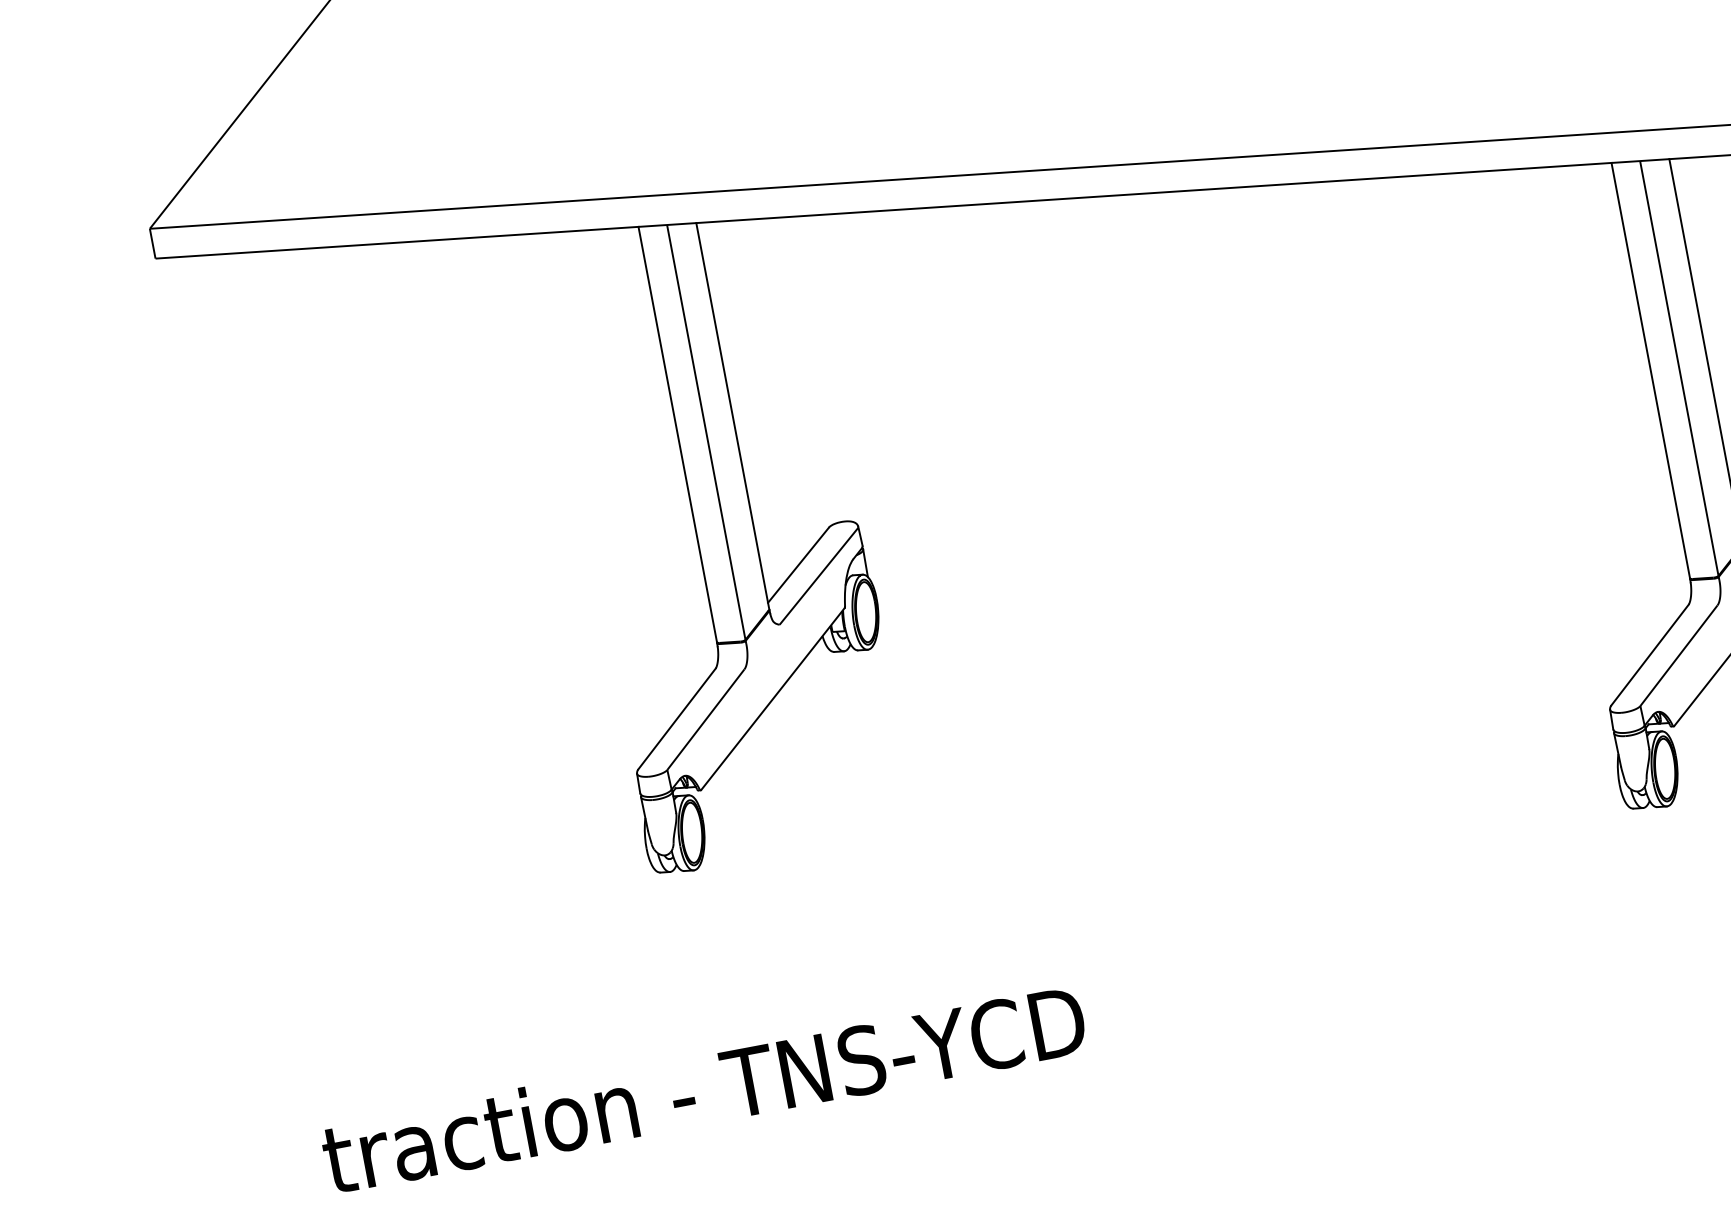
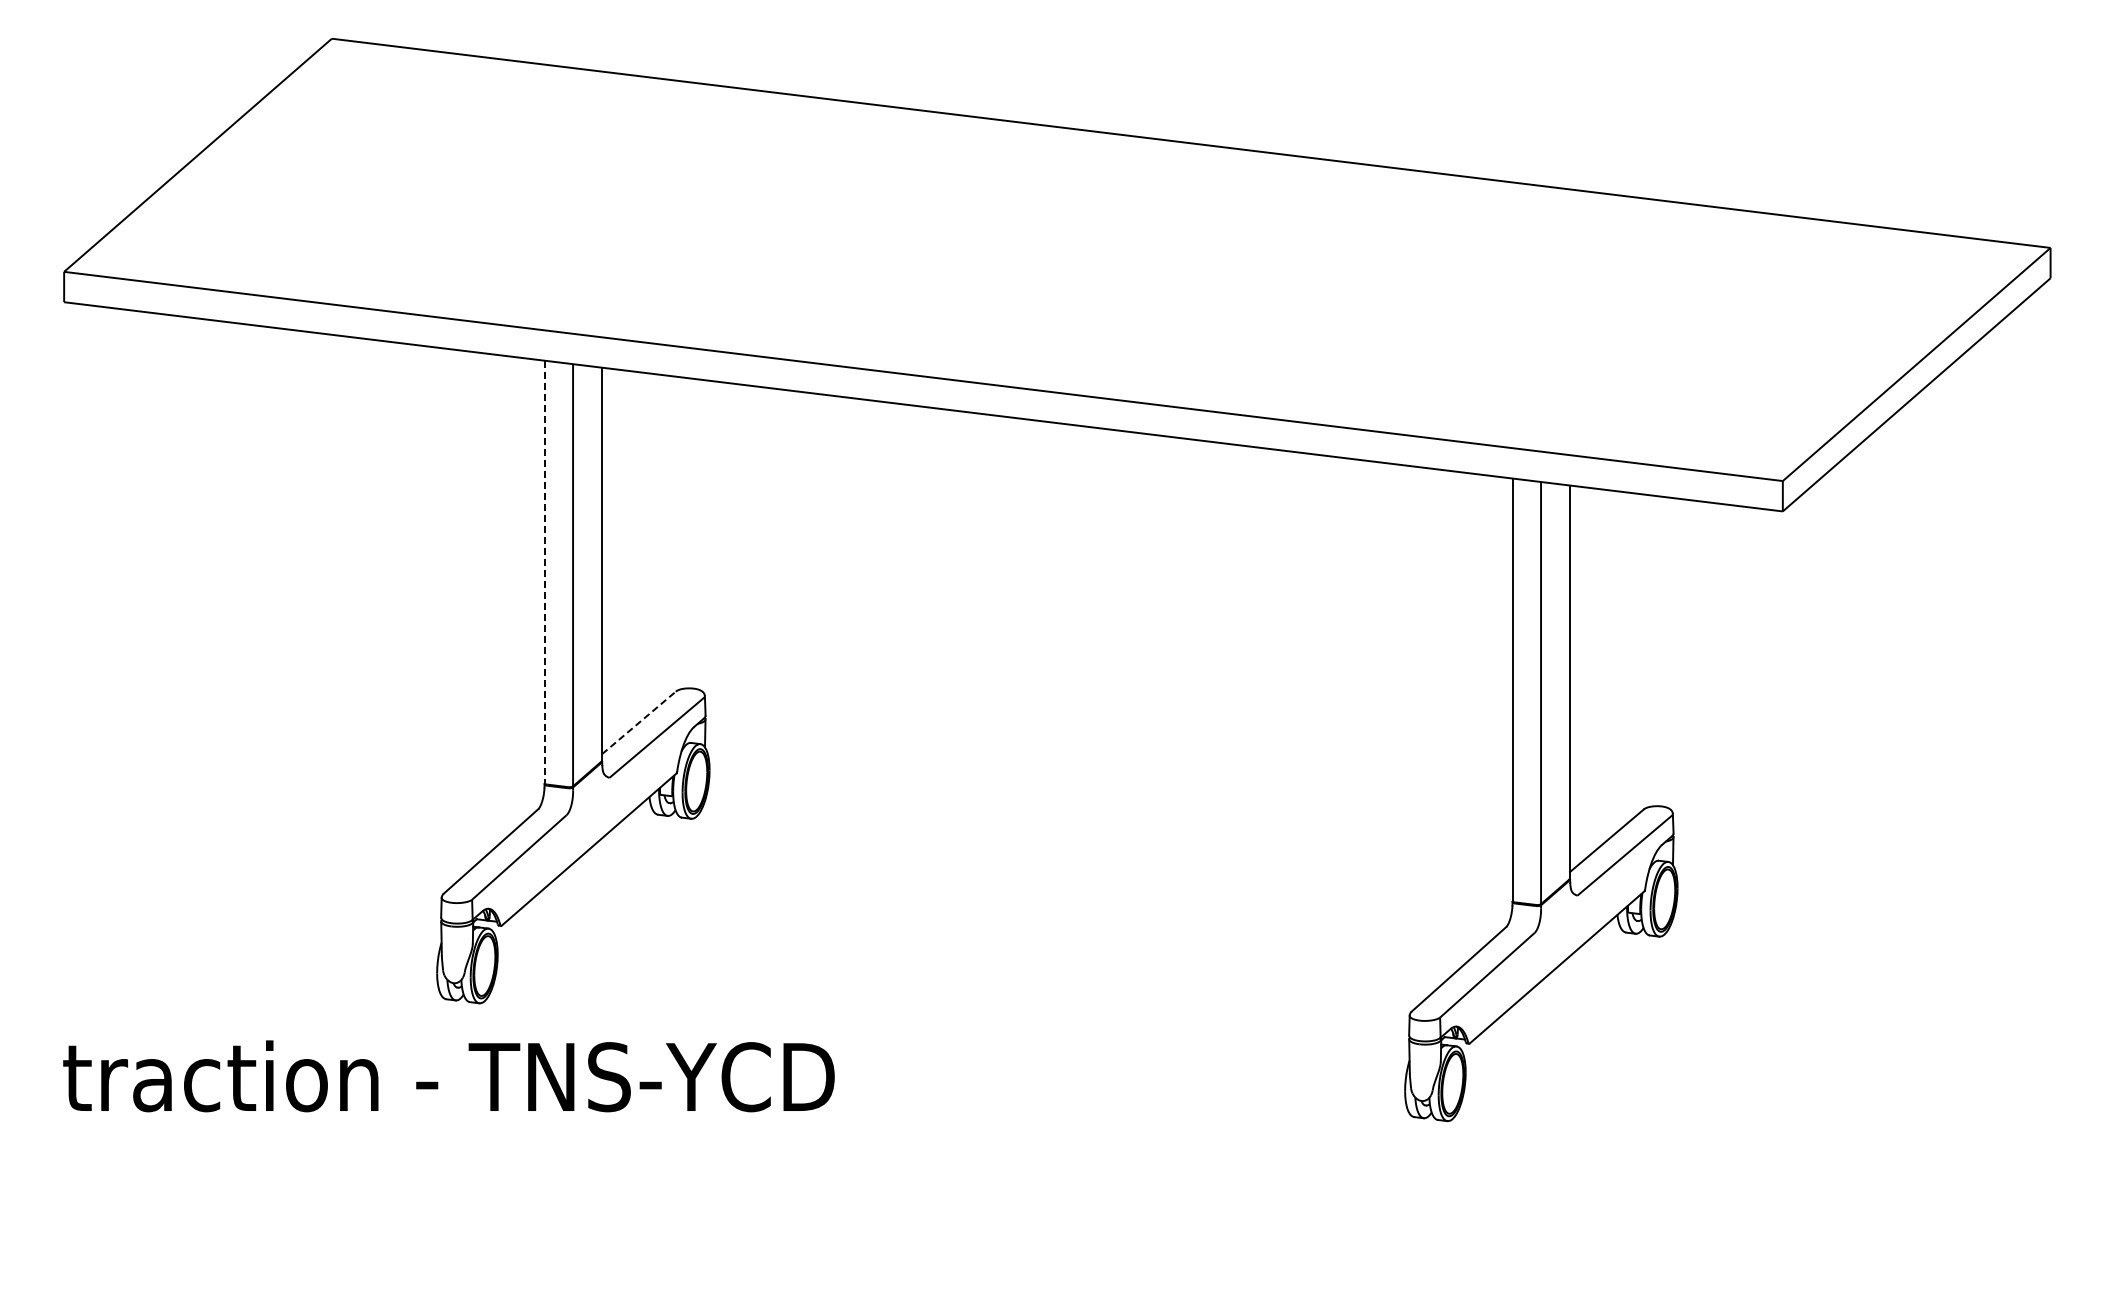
line: (677, 435) -> (544, 572), solid -> dashed
line: (798, 564) -> (639, 722), solid -> dashed
text: (703, 1089) -> (448, 1076), moved

